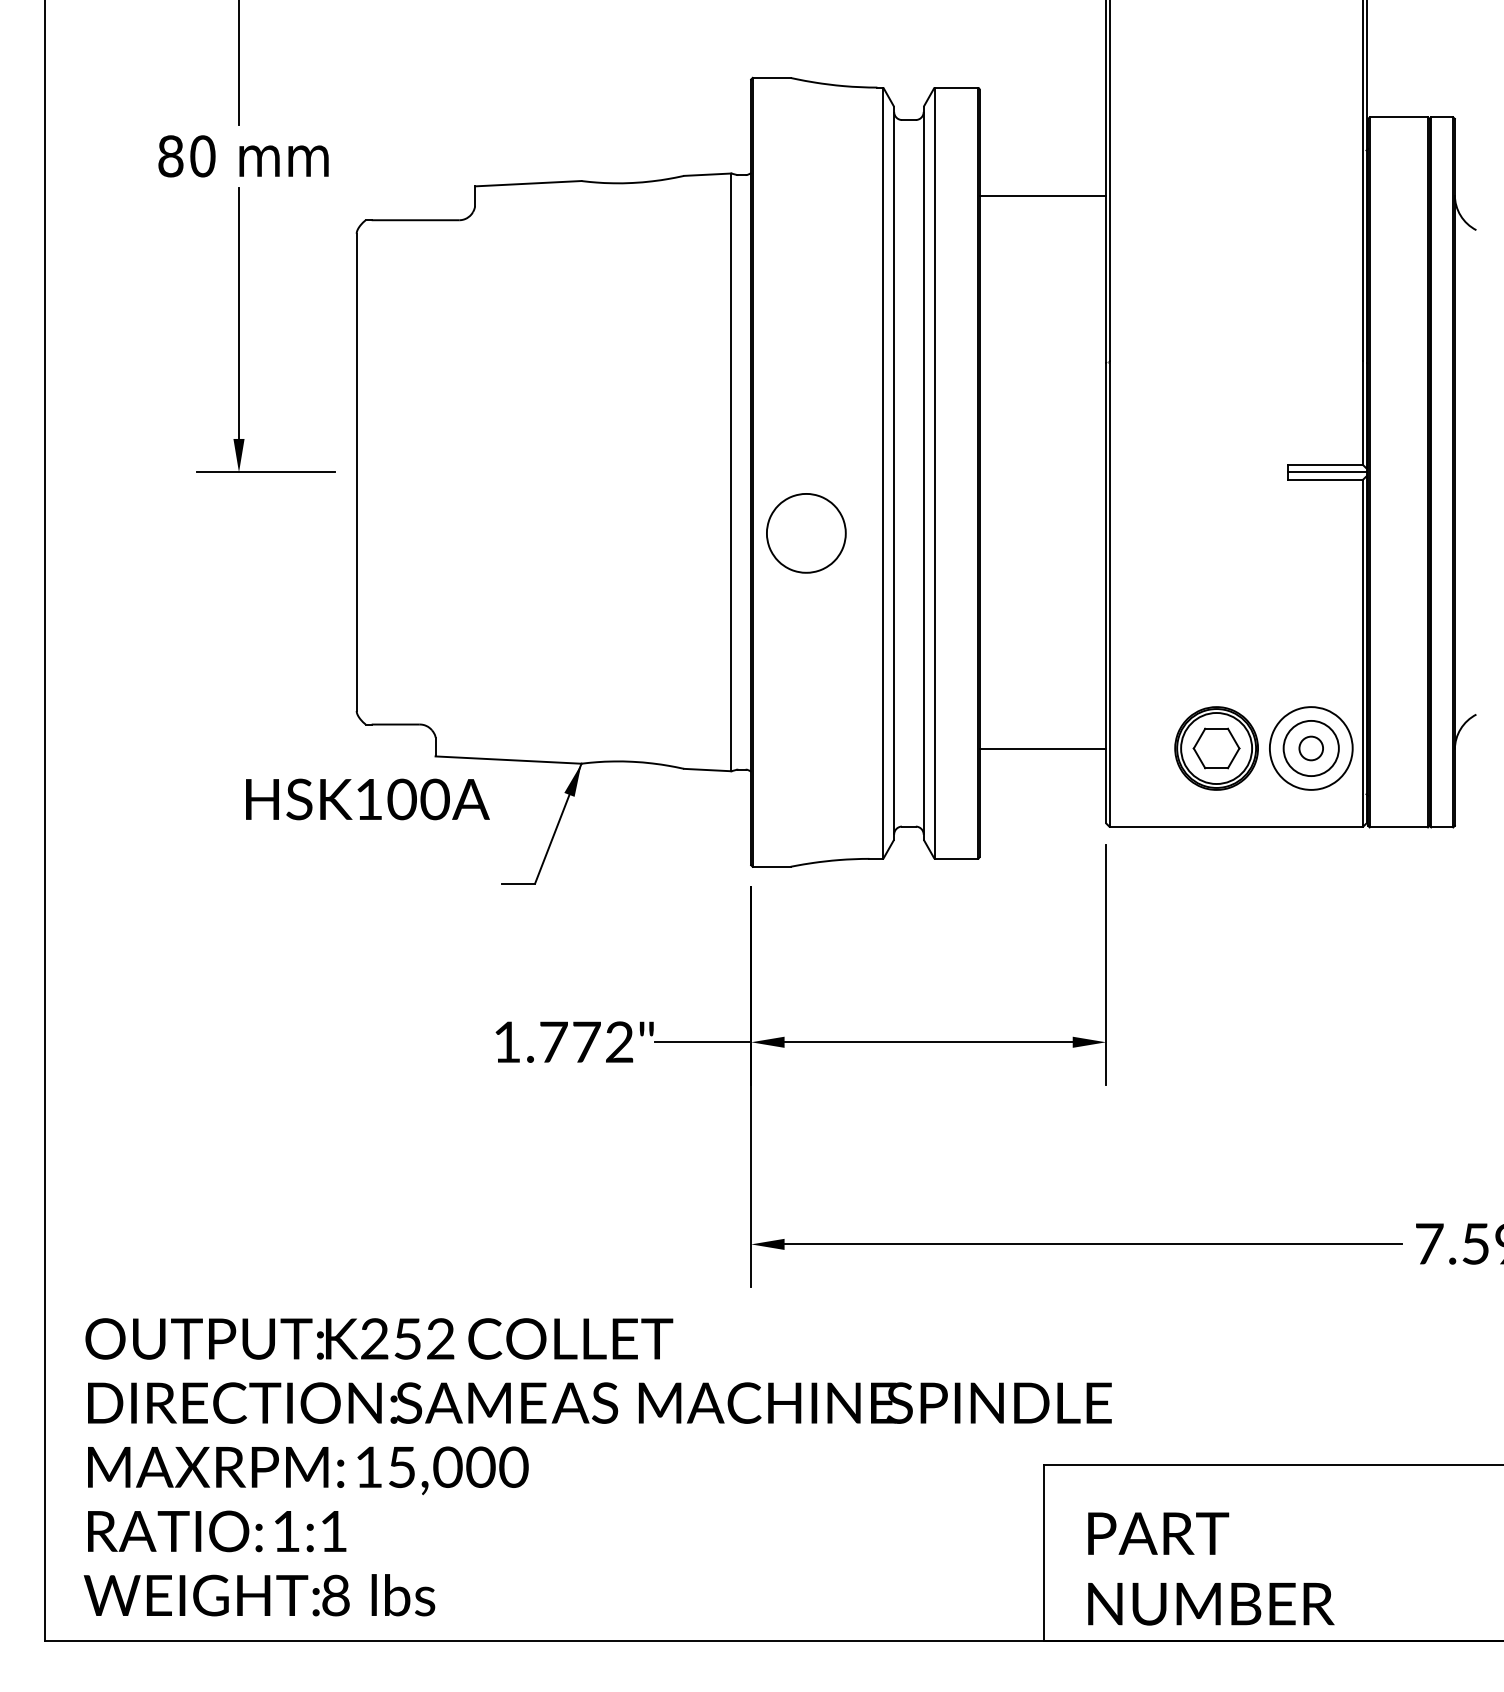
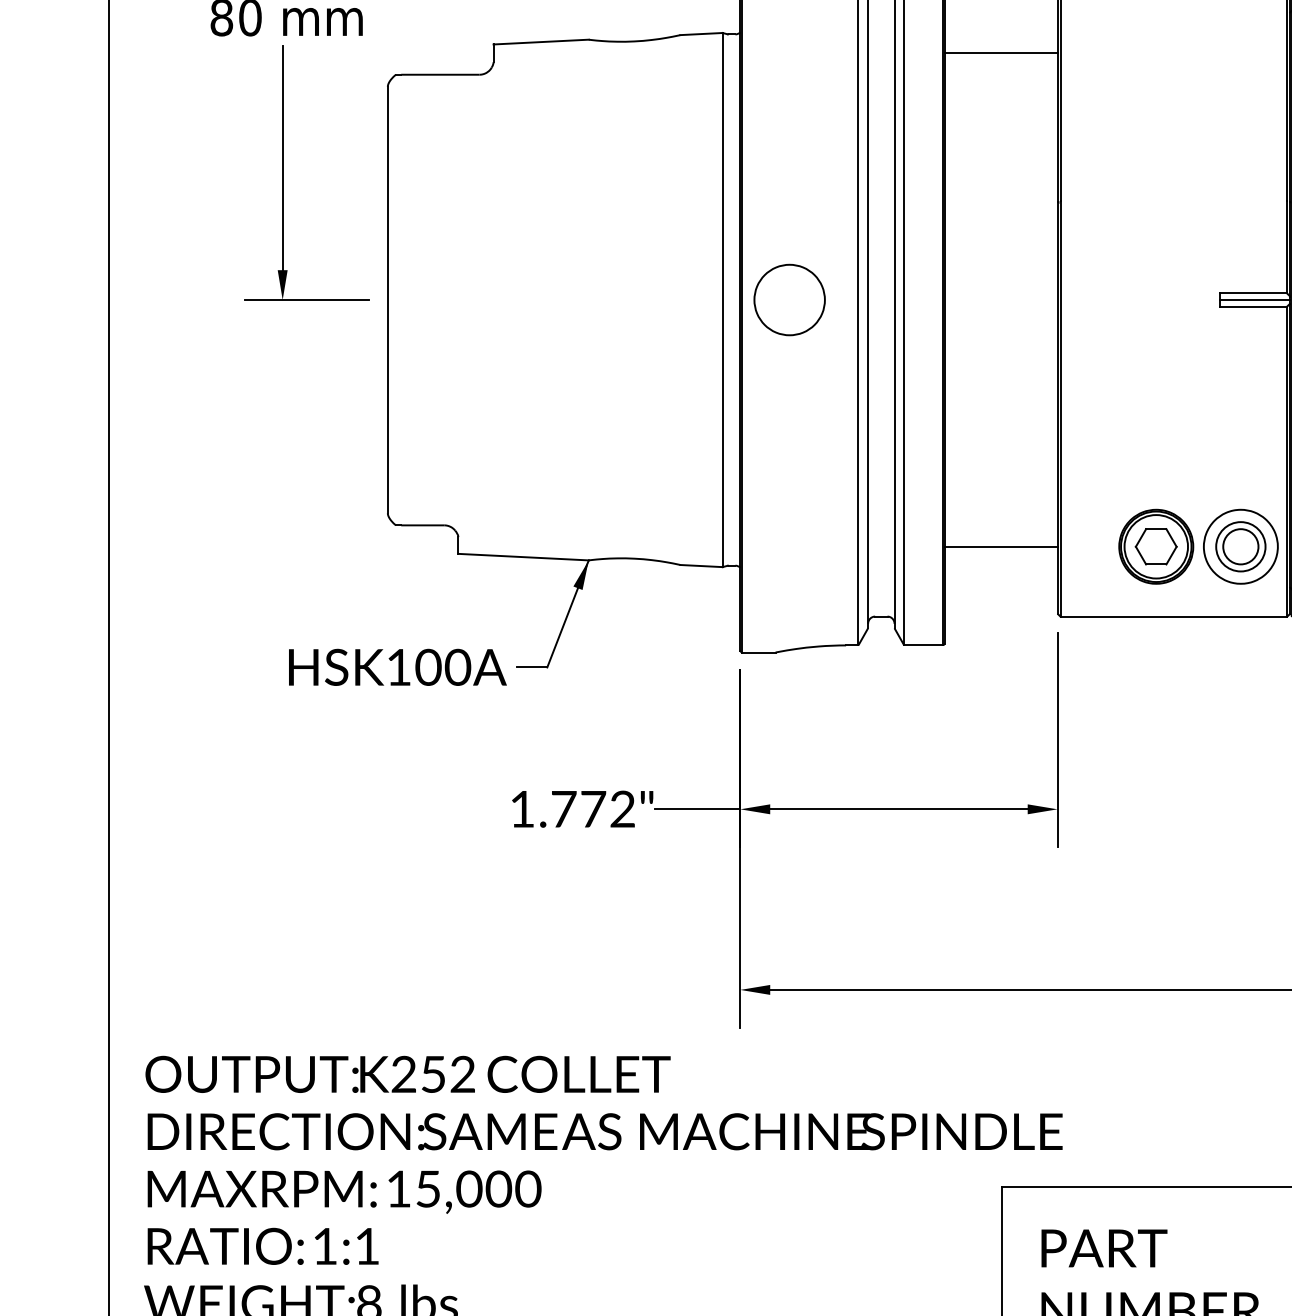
part: (806, 533) -> (789, 300), moved
circle: (1310, 748) -> (1240, 546), size x1.67
text: (367, 799) -> (397, 667), moved

